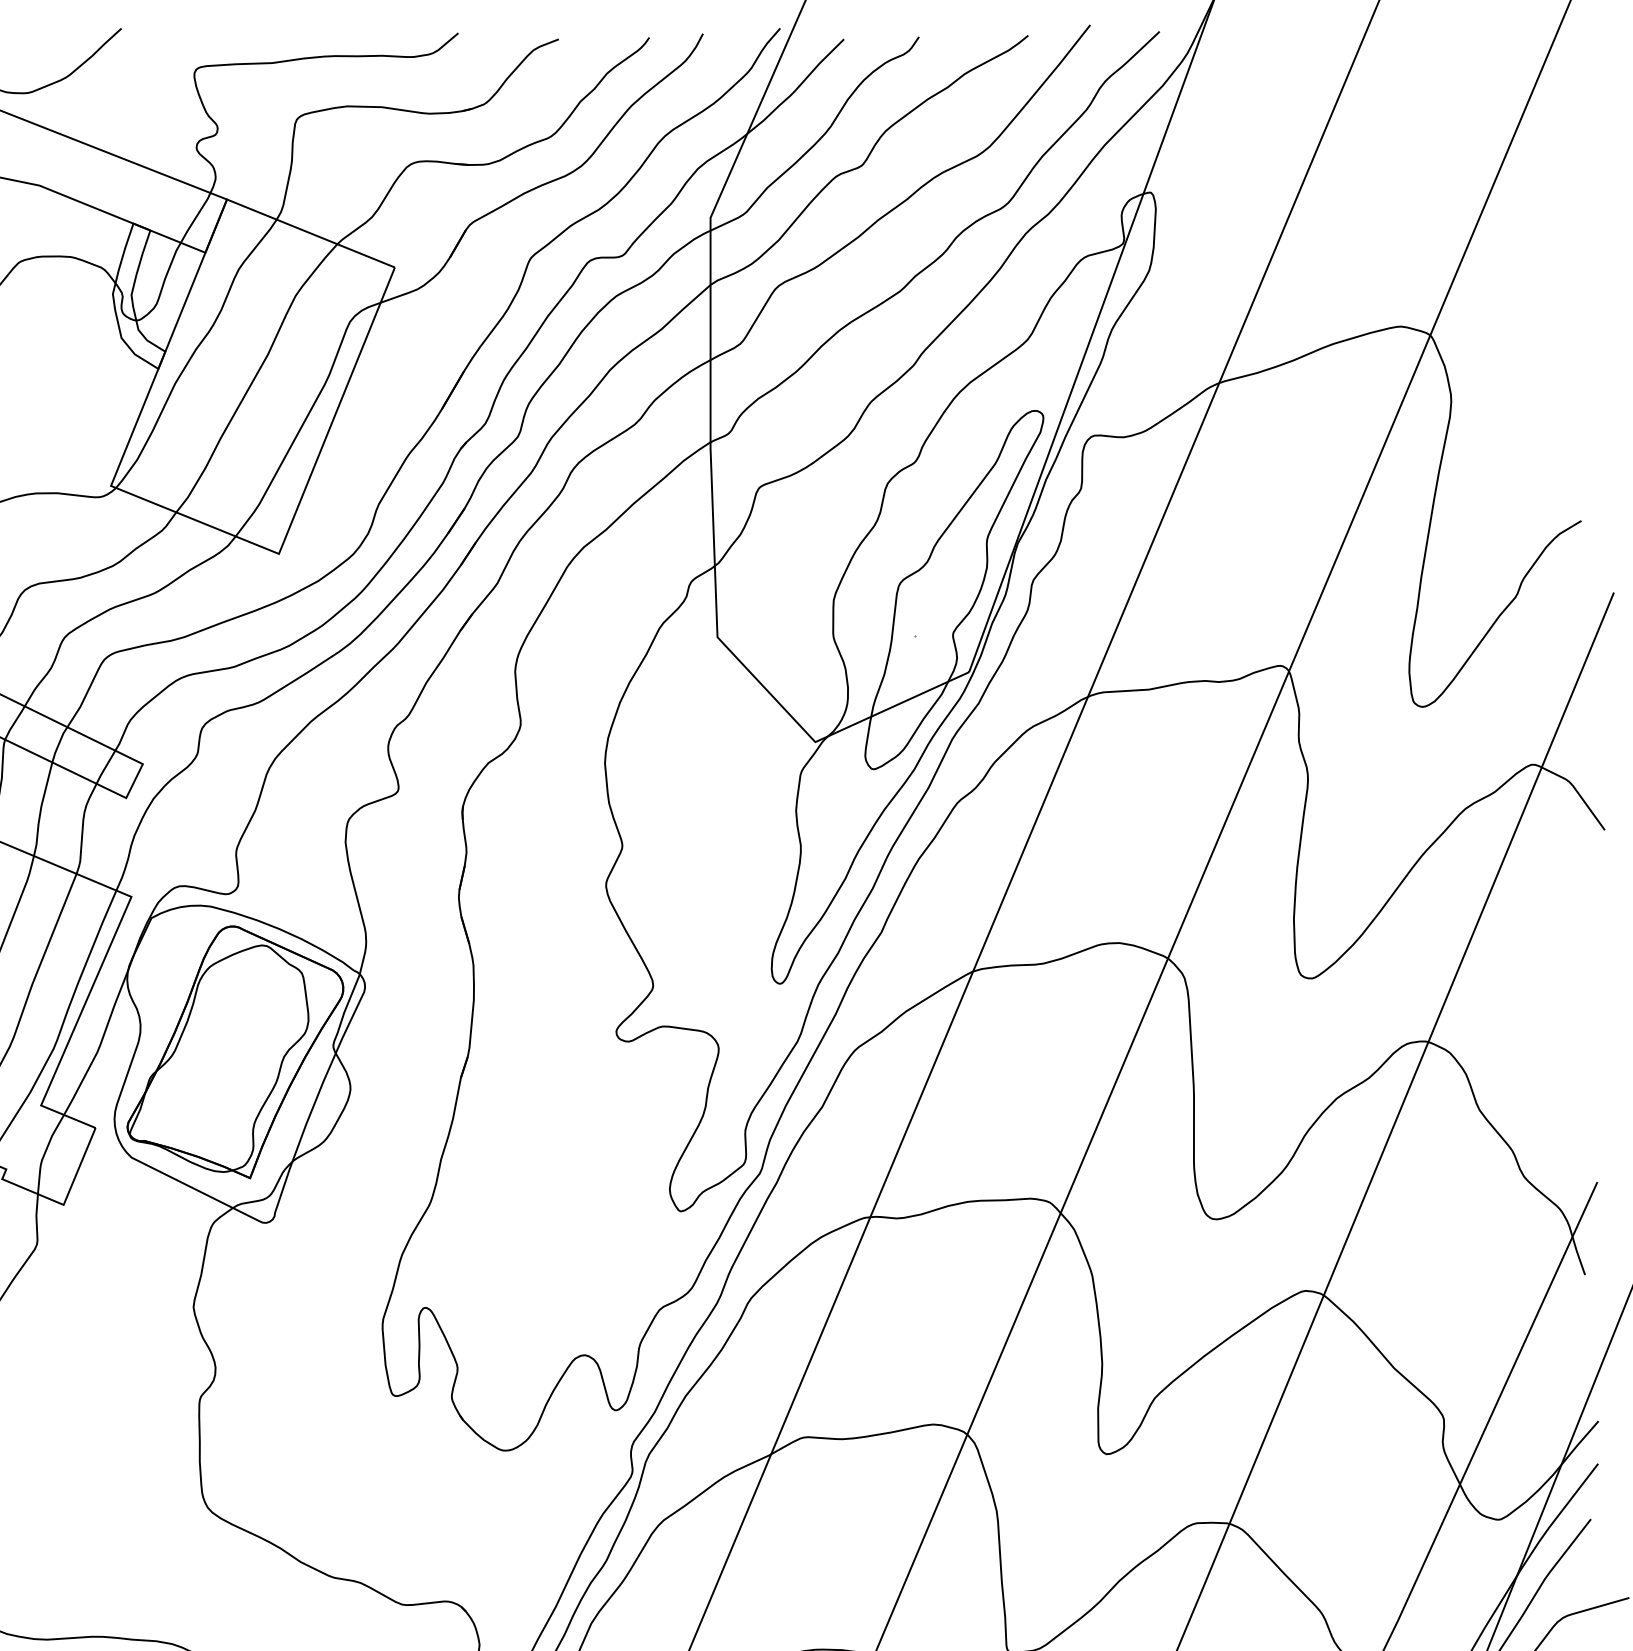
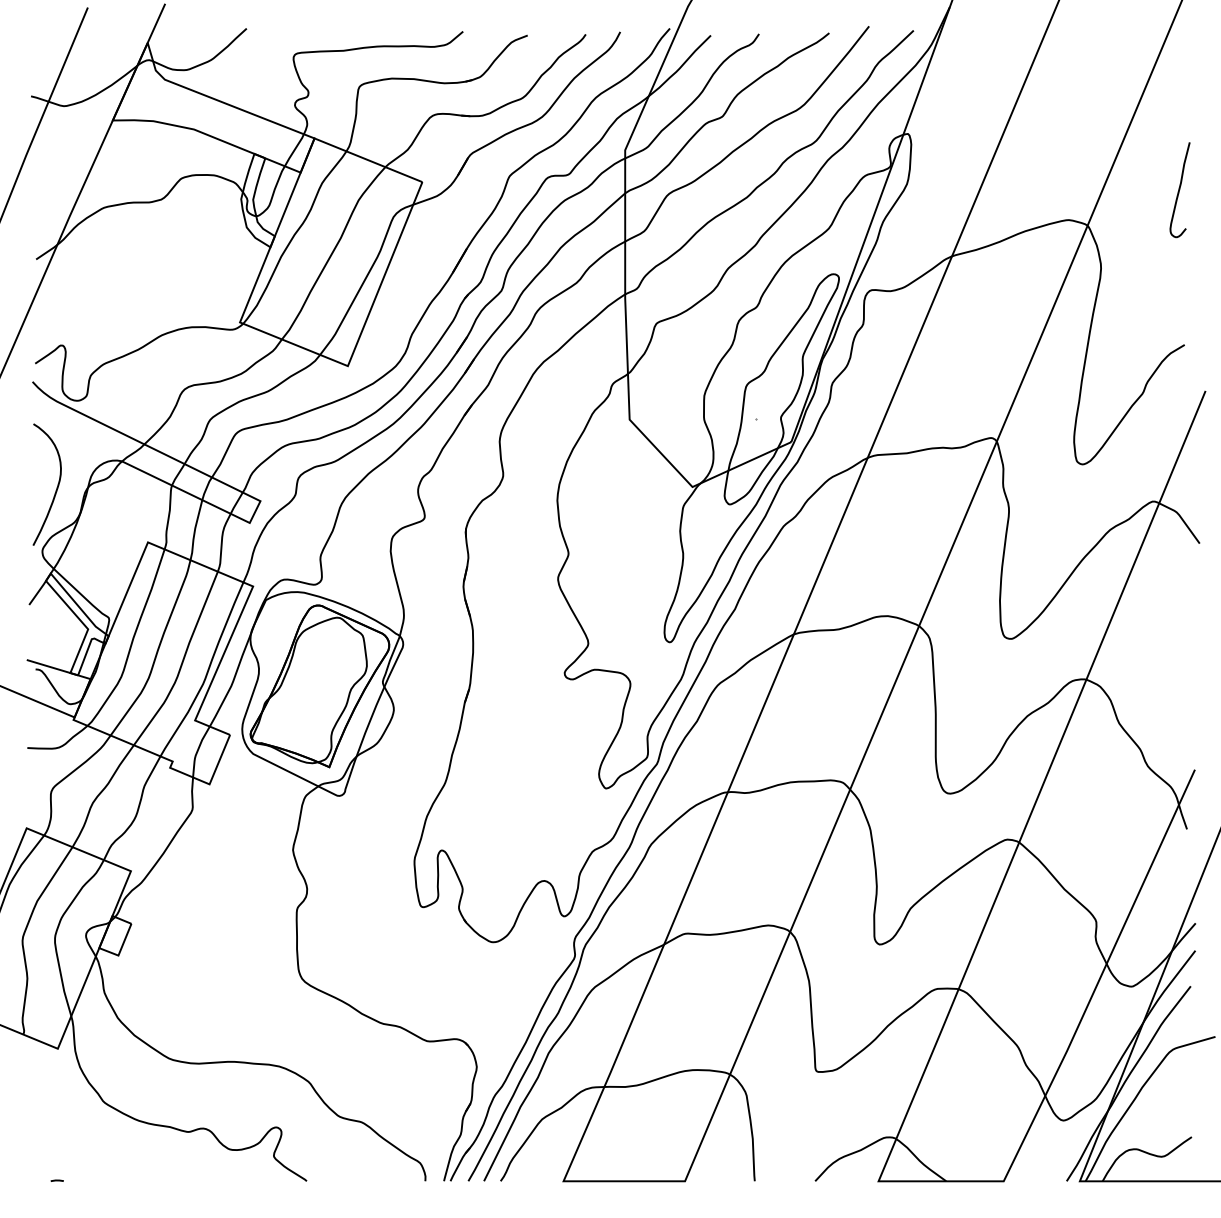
curve: (1573, 280) -> (1179, 190), added

